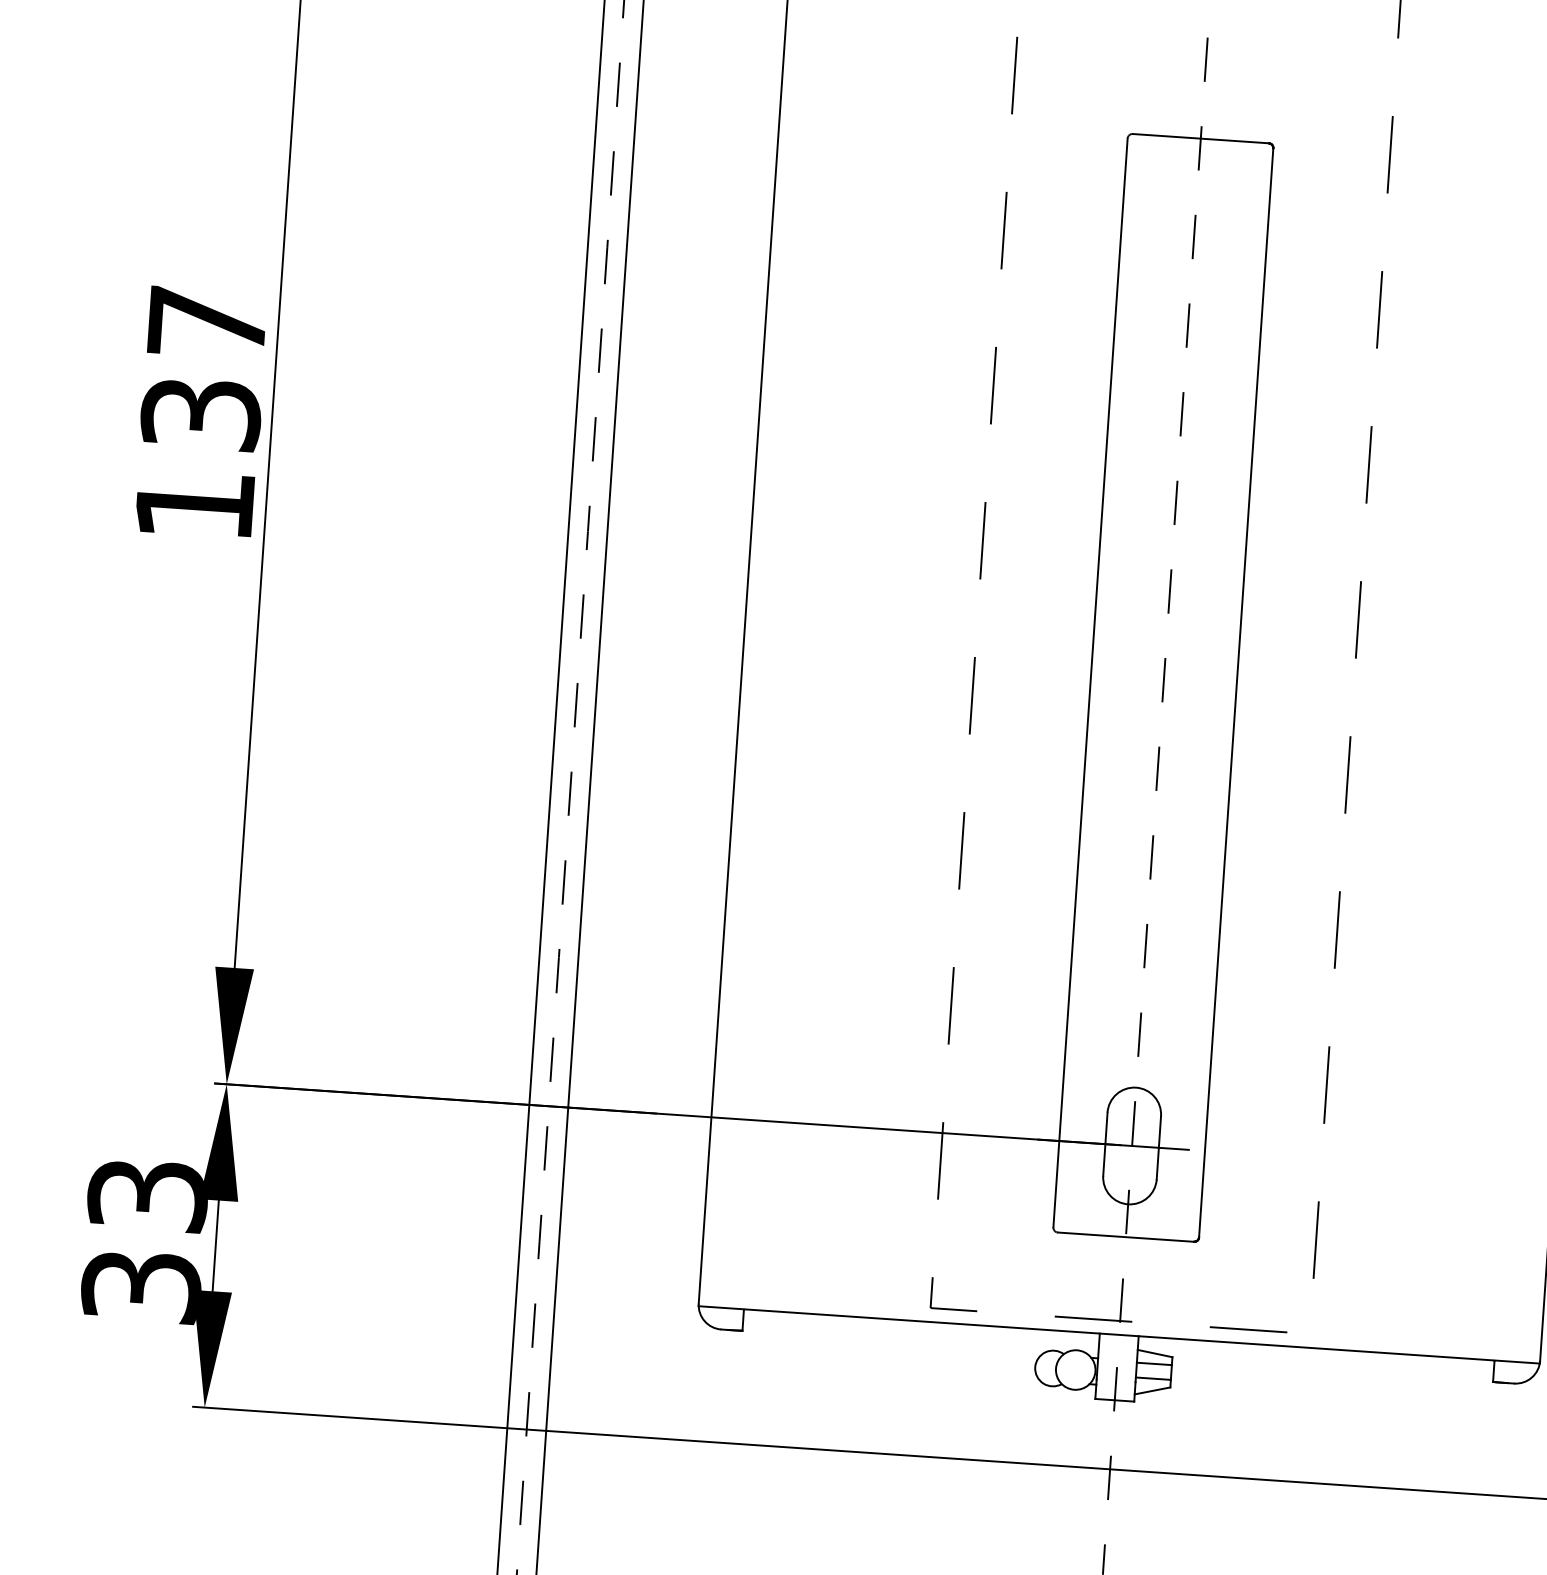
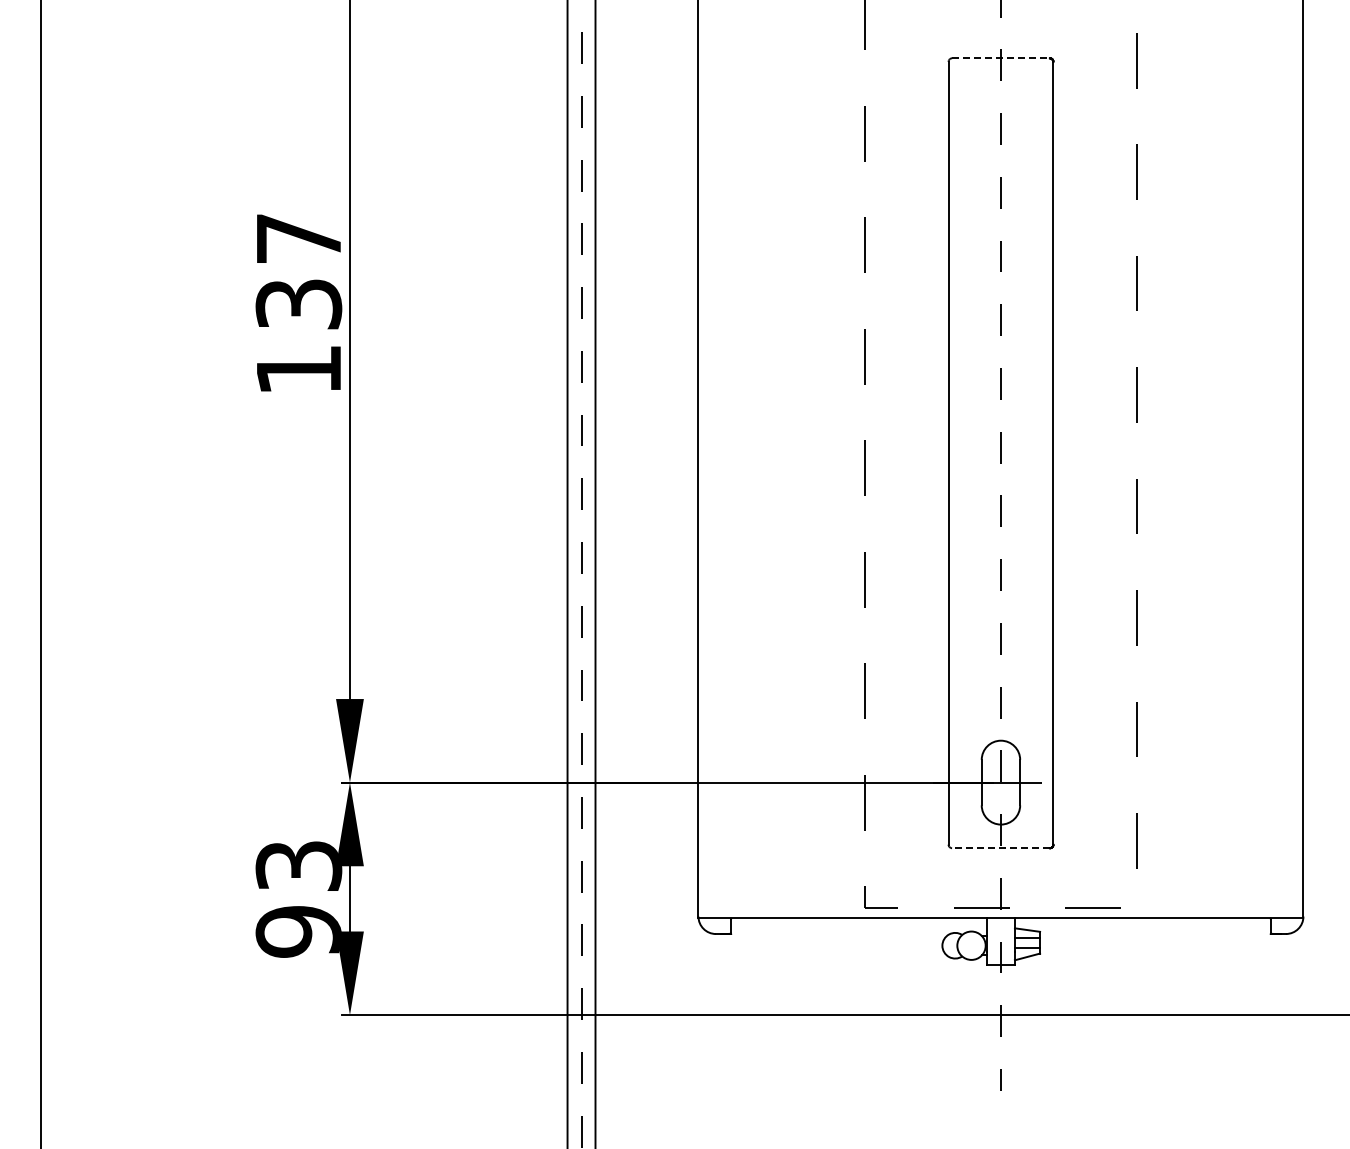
line: (1200, 138) -> (1000, 58), solid -> dashed
line: (1125, 1237) -> (1000, 848), solid -> dashed
text: (141, 1286) -> (298, 931), 33 -> 93

